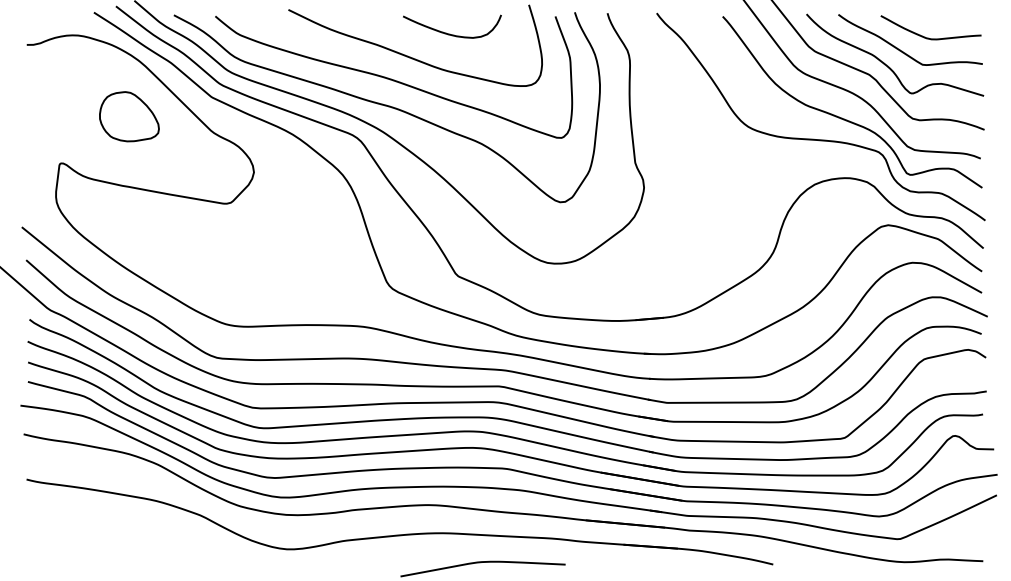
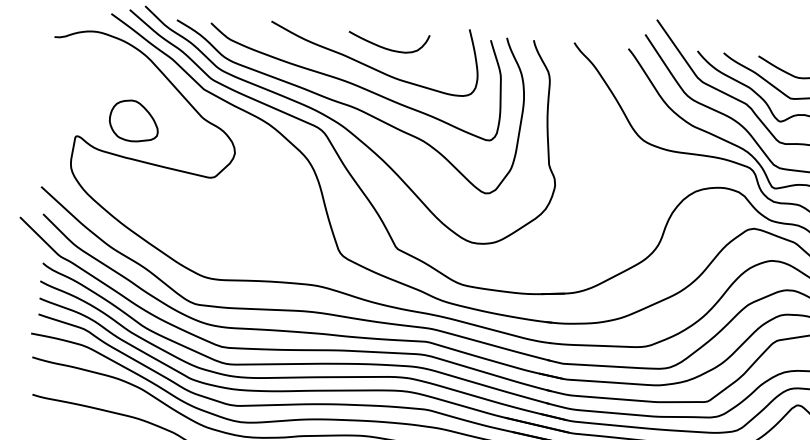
curve: (450, 33) -> (387, 47), moved
part: (129, 116) -> (134, 120), moved

